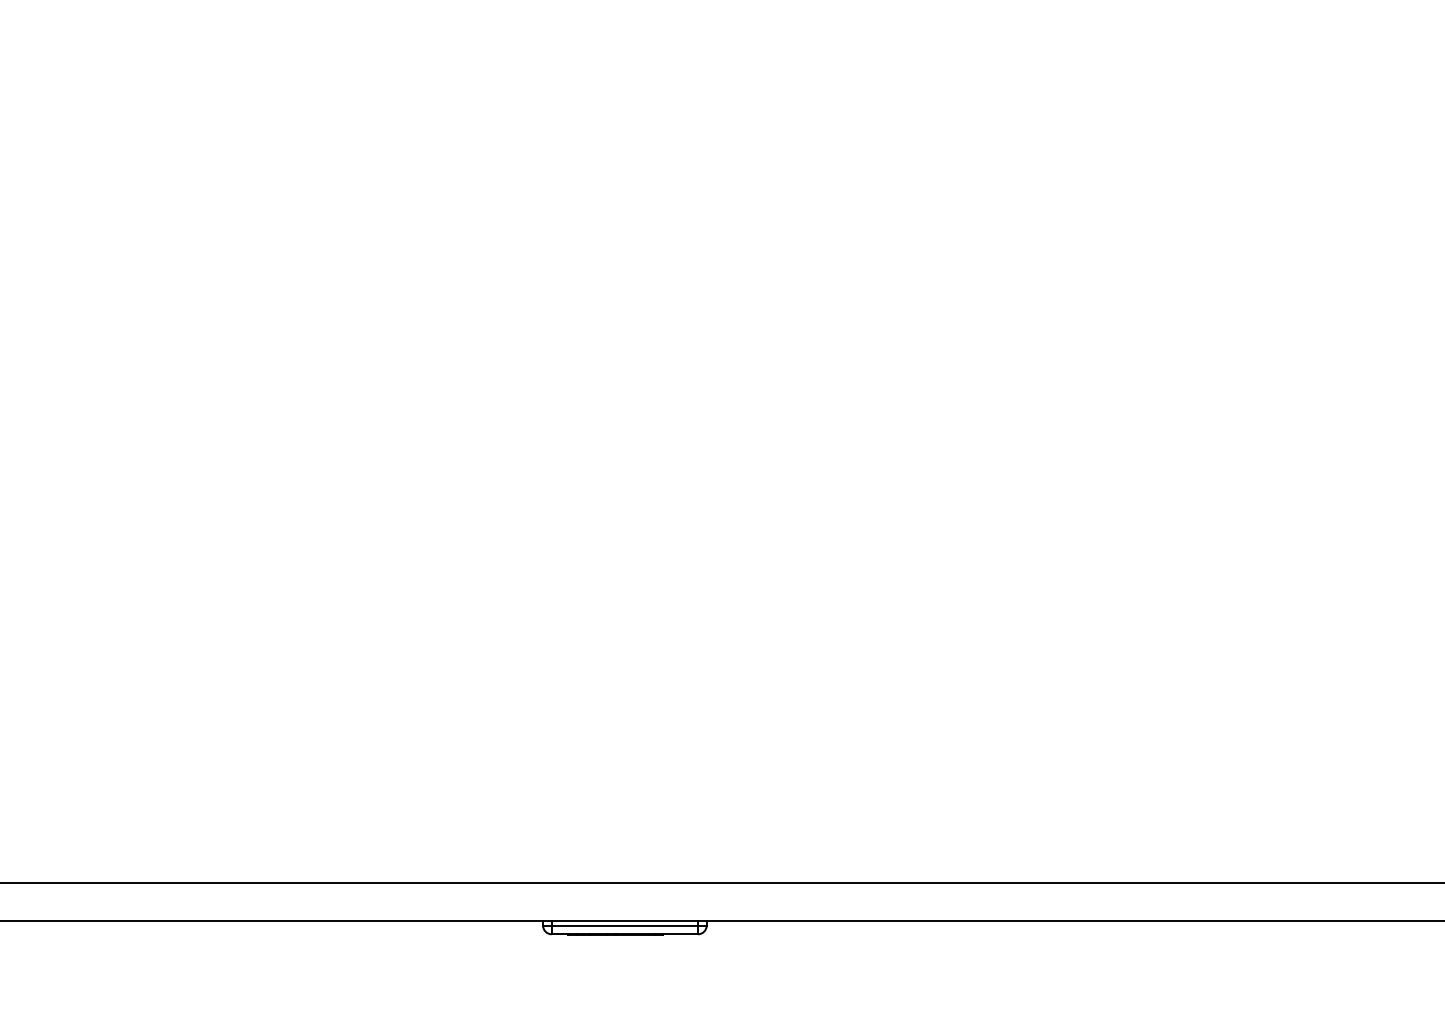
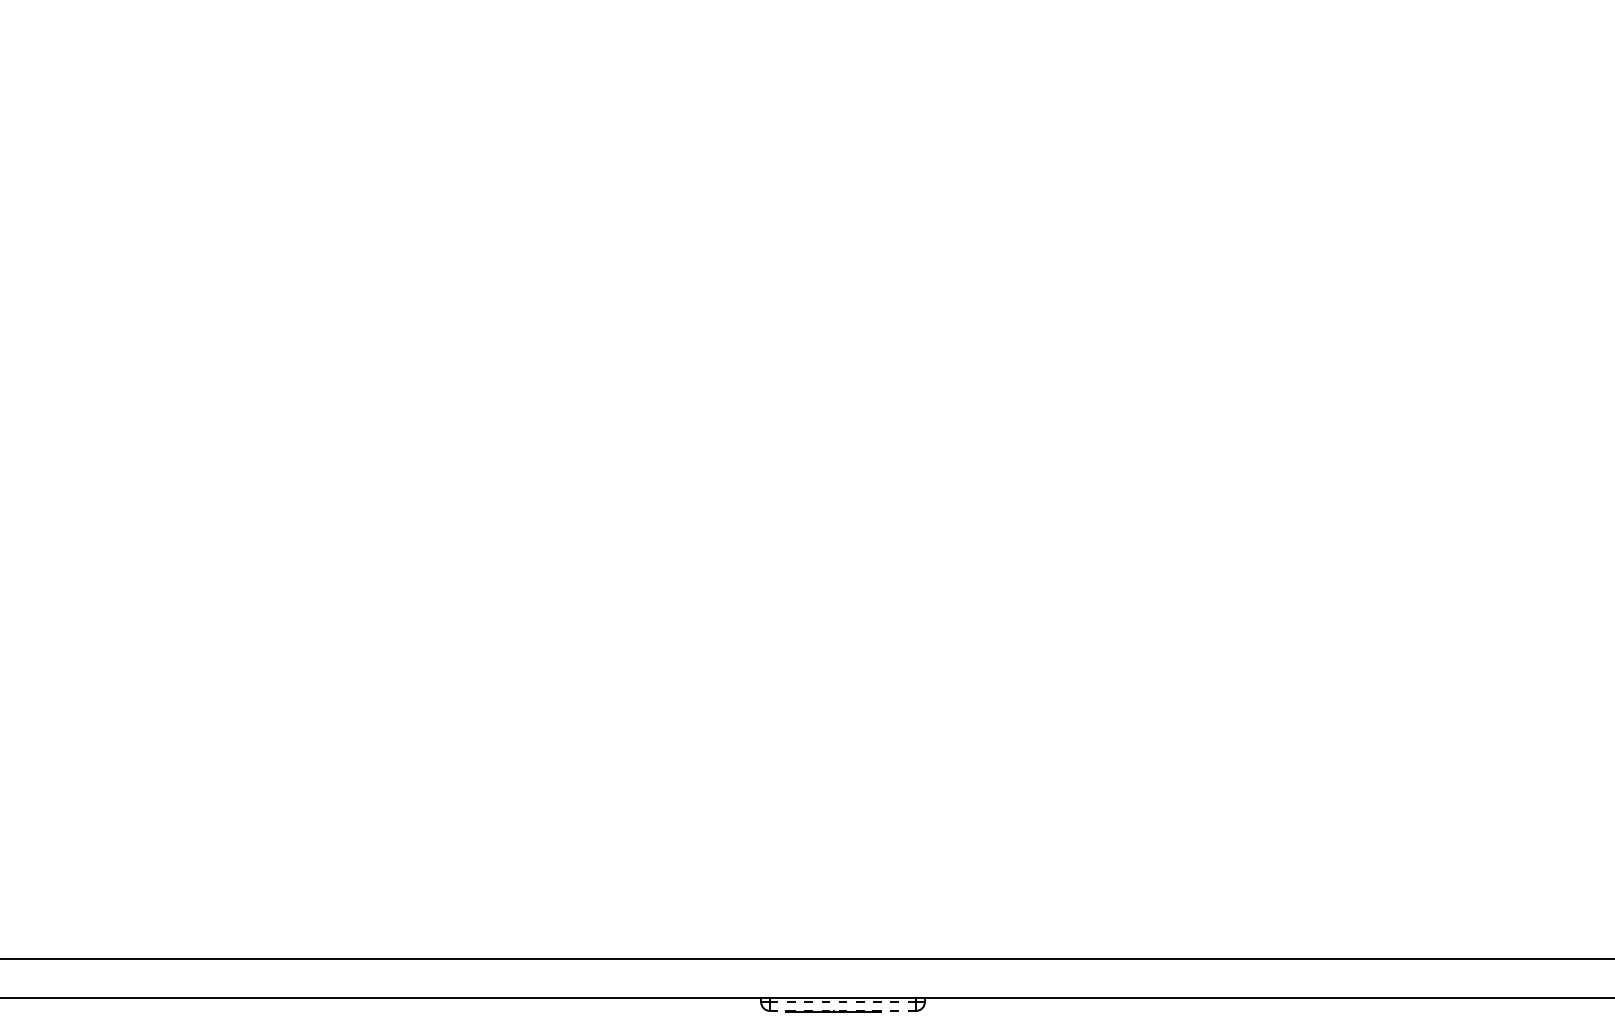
line: (625, 925) -> (843, 1002), solid -> dashed
line: (624, 933) -> (842, 1010), solid -> dashed

